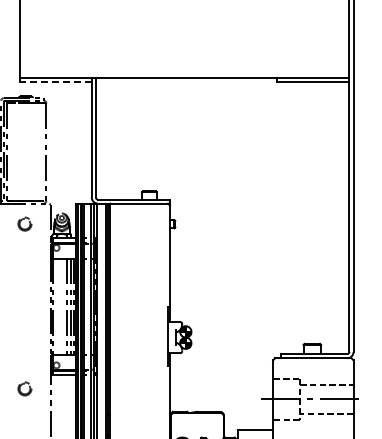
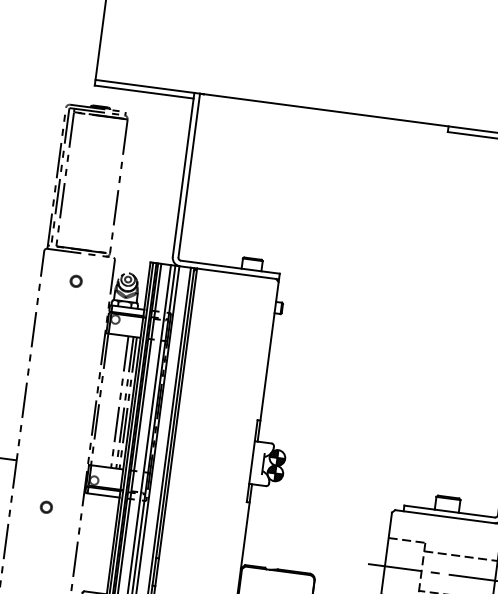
line: (55, 82) -> (143, 92), dashed -> solid
part: (24, 224) -> (75, 281), size x0.62
part: (24, 389) -> (45, 507), size x0.62

